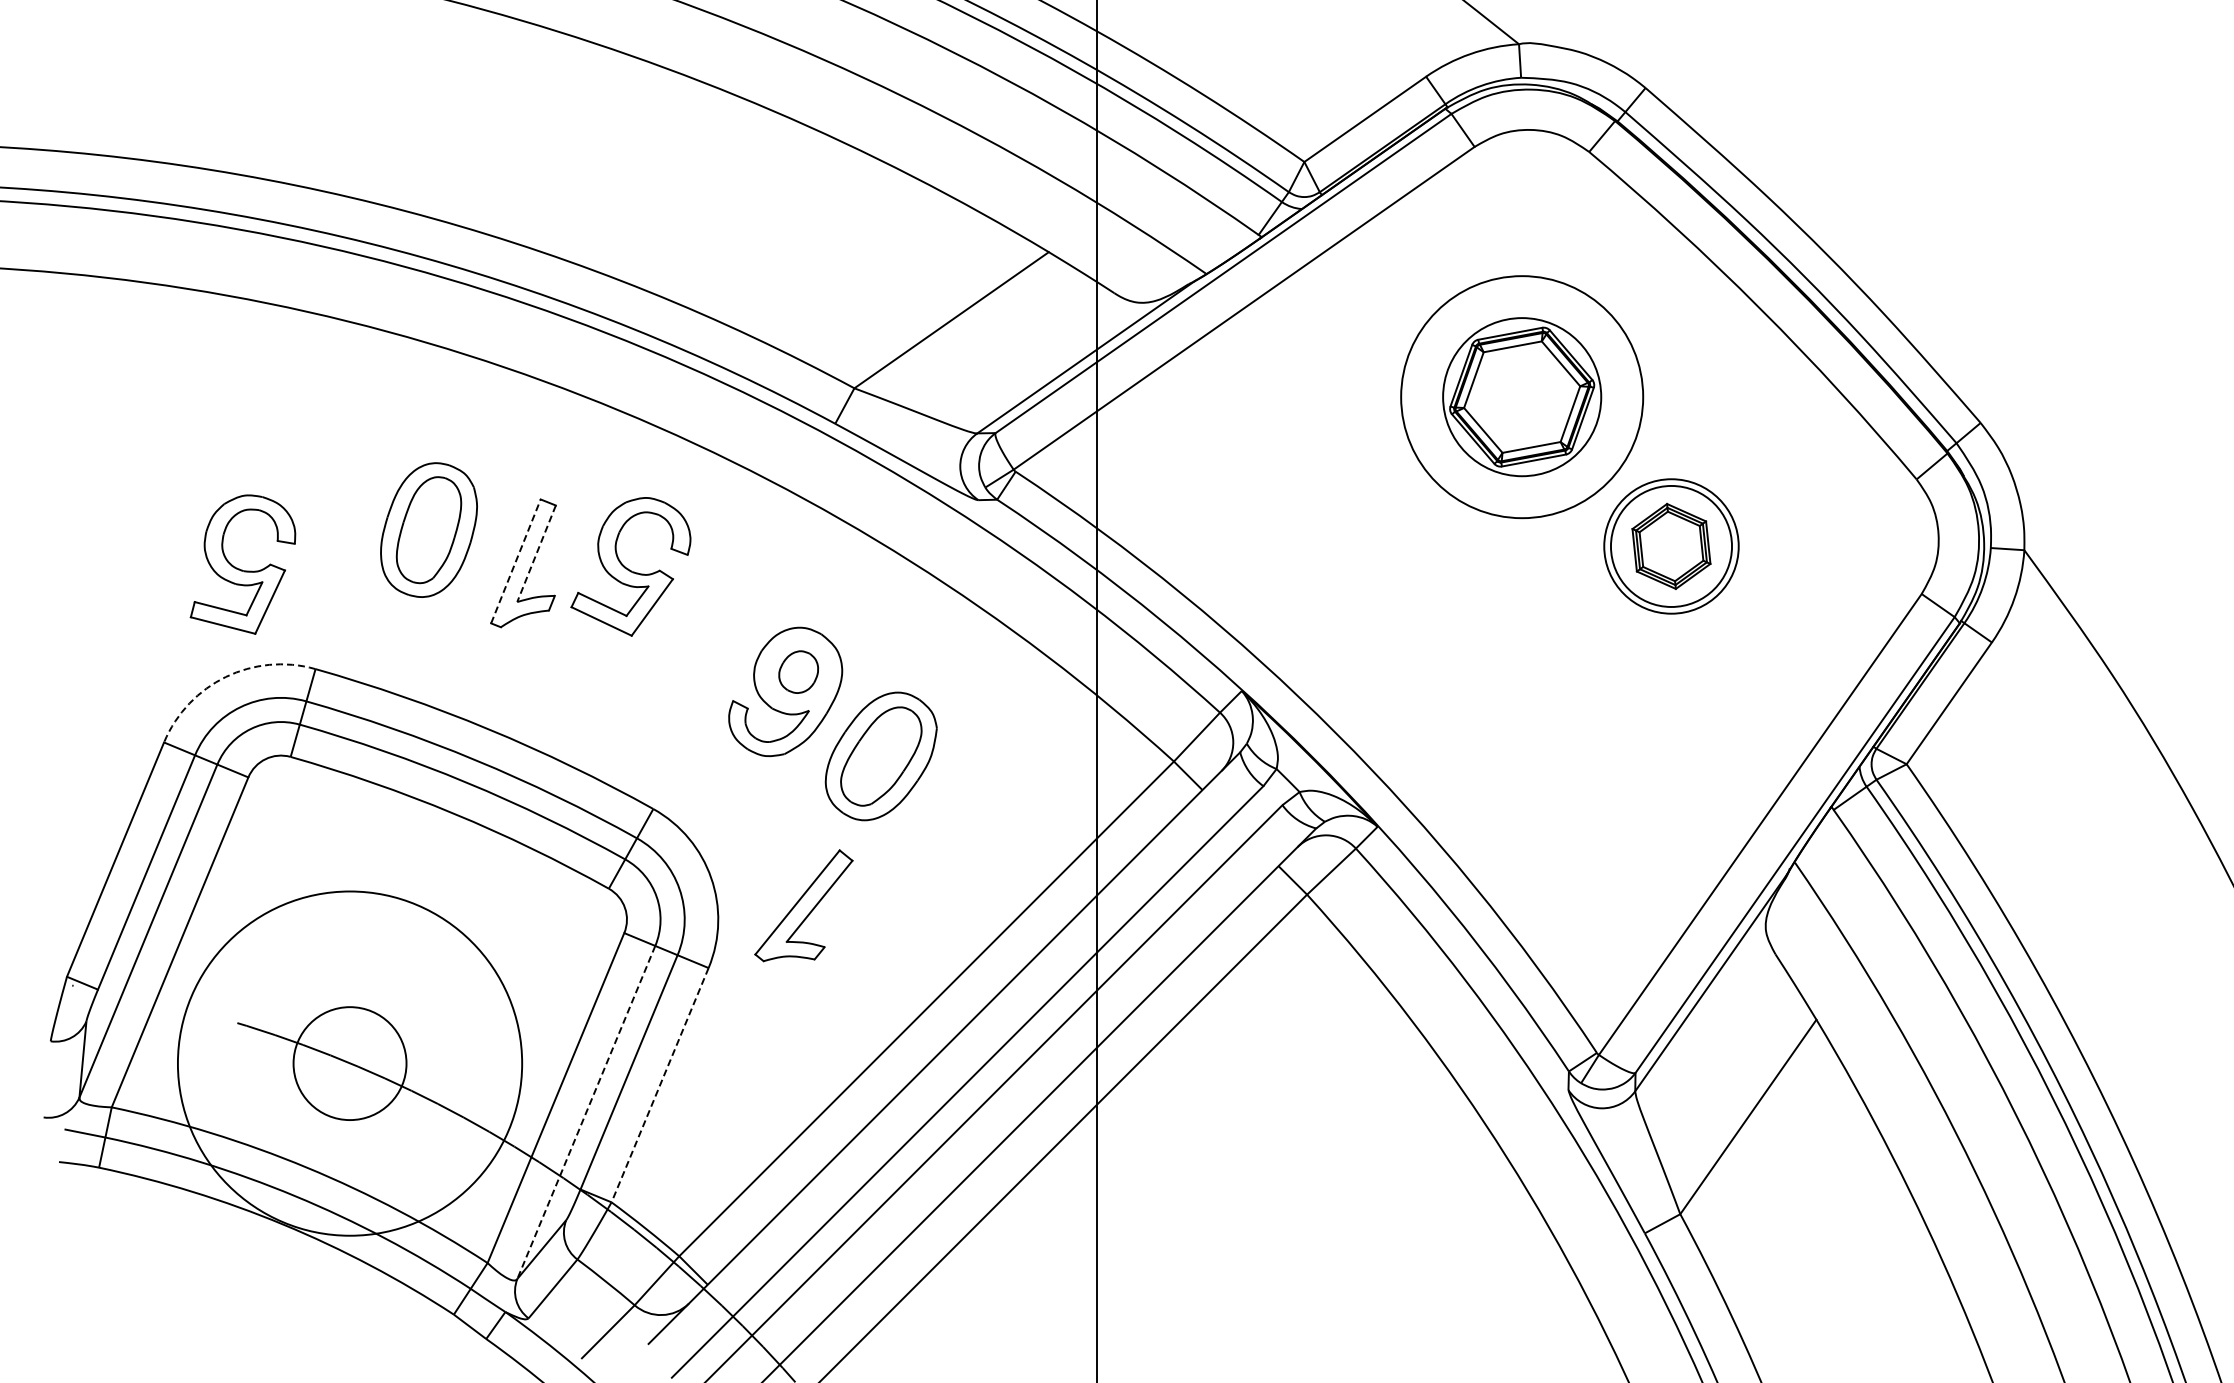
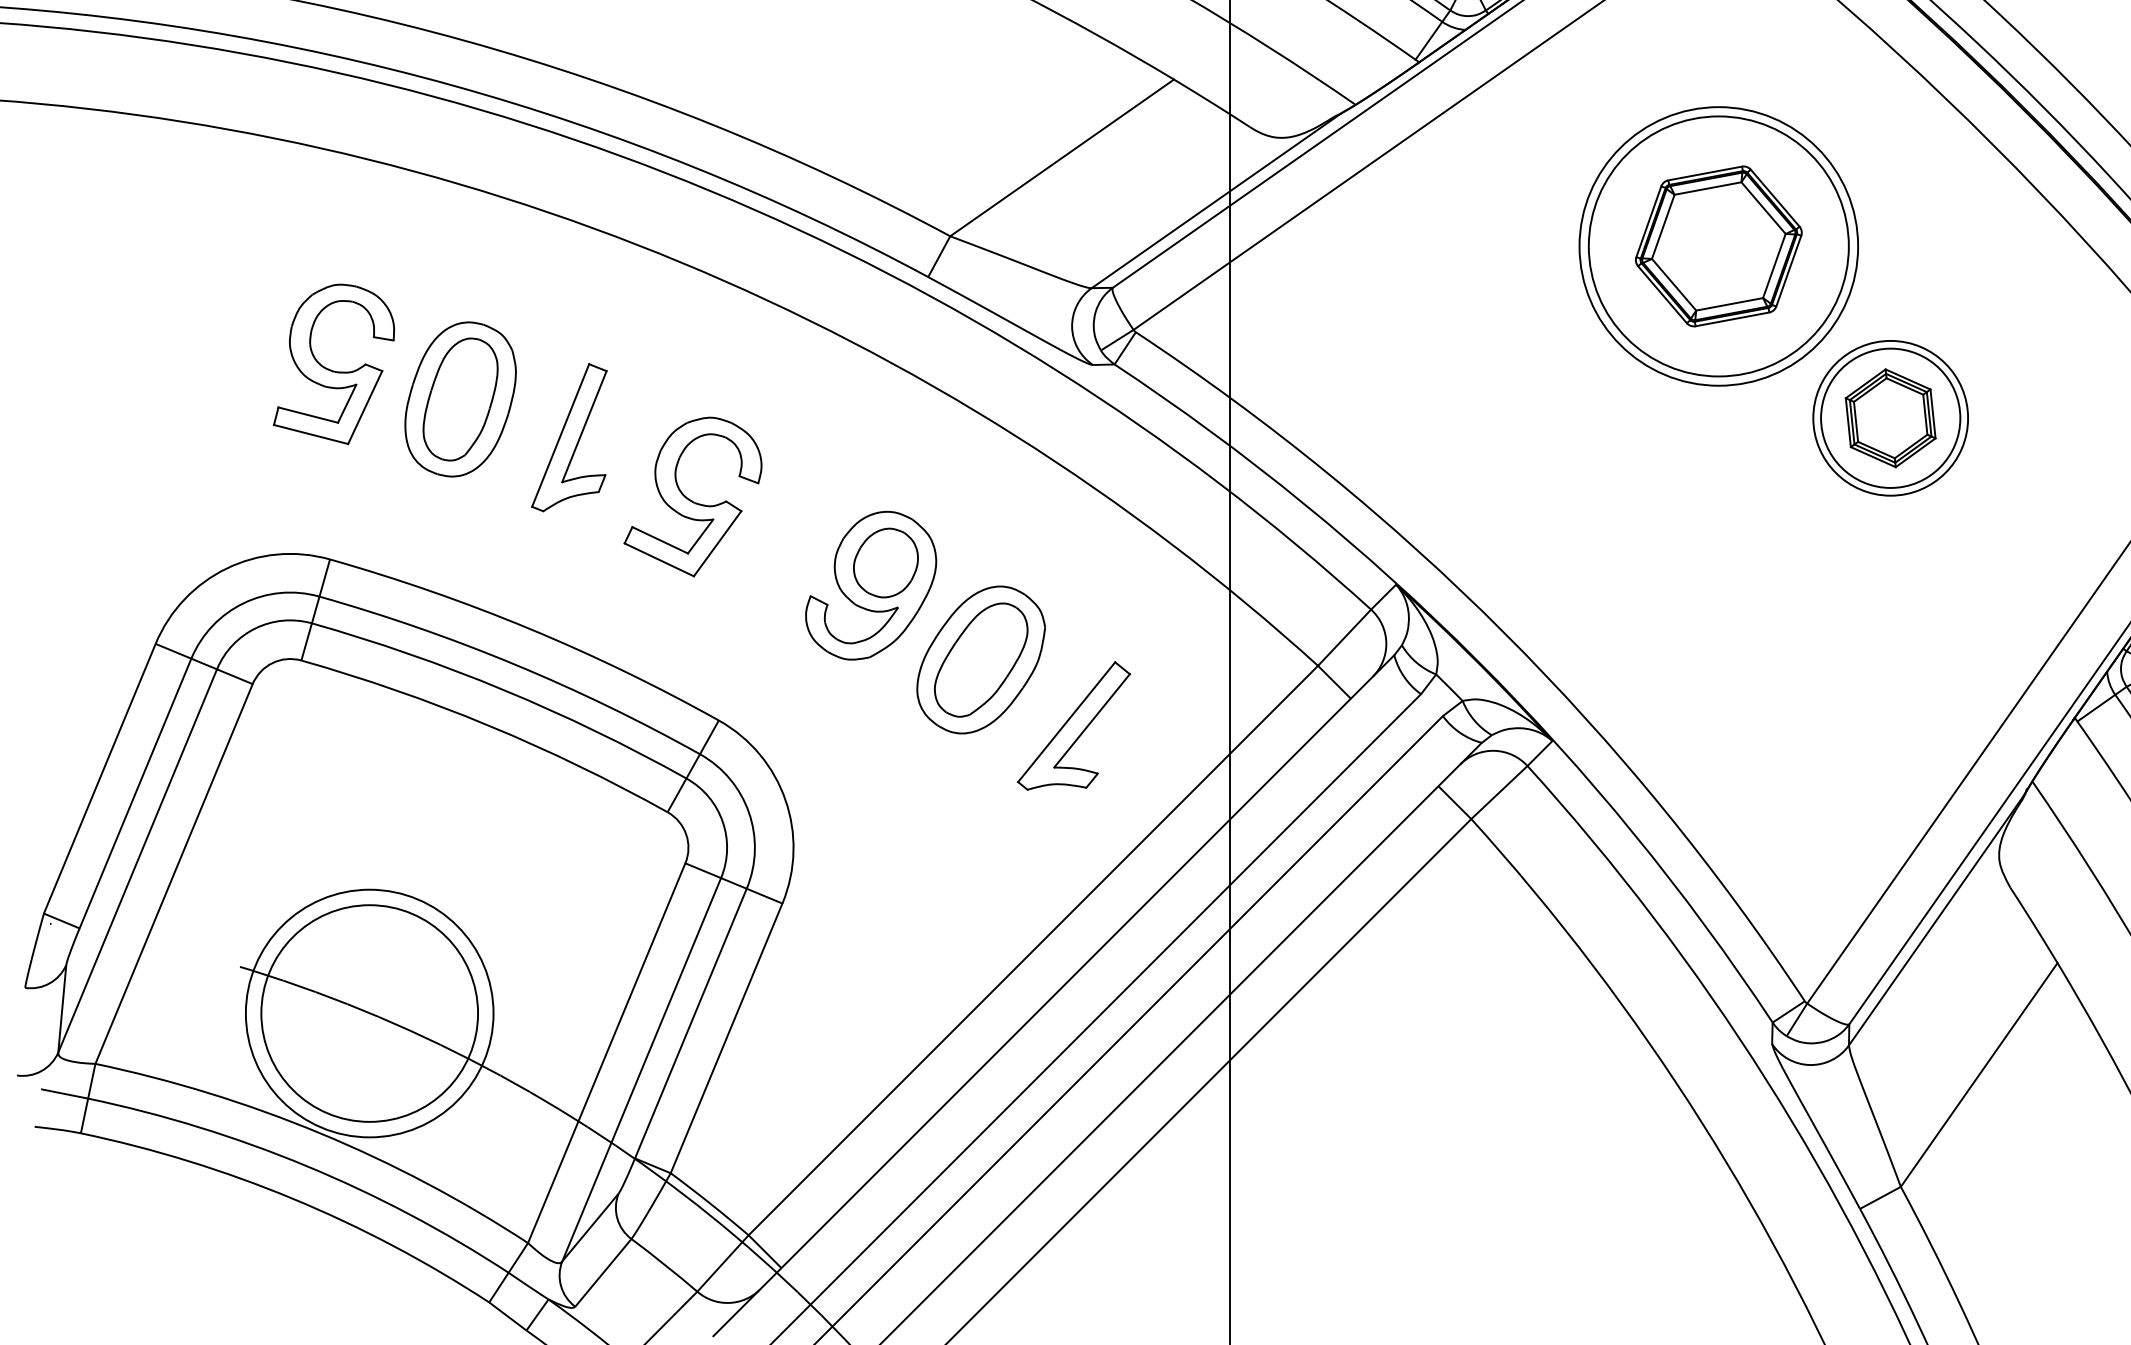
circle: (1522, 397) -> (1719, 246), size x1.43
line: (536, 553) -> (584, 426), dashed -> solid
line: (515, 561) -> (560, 435), dashed -> solid
part: (242, 564) -> (333, 364), moved
part: (630, 566) -> (692, 496), moved
part: (798, 671) -> (885, 562), size x1.43
arc: (225, 676) -> (226, 567), dashed -> solid
part: (803, 905) -> (1073, 725), moved
circle: (349, 1063) -> (369, 1013), size x0.62
circle: (349, 1063) -> (369, 1013), size x1.67
line: (660, 1085) -> (727, 1038), dashed -> solid
line: (586, 1112) -> (641, 1069), dashed -> solid

